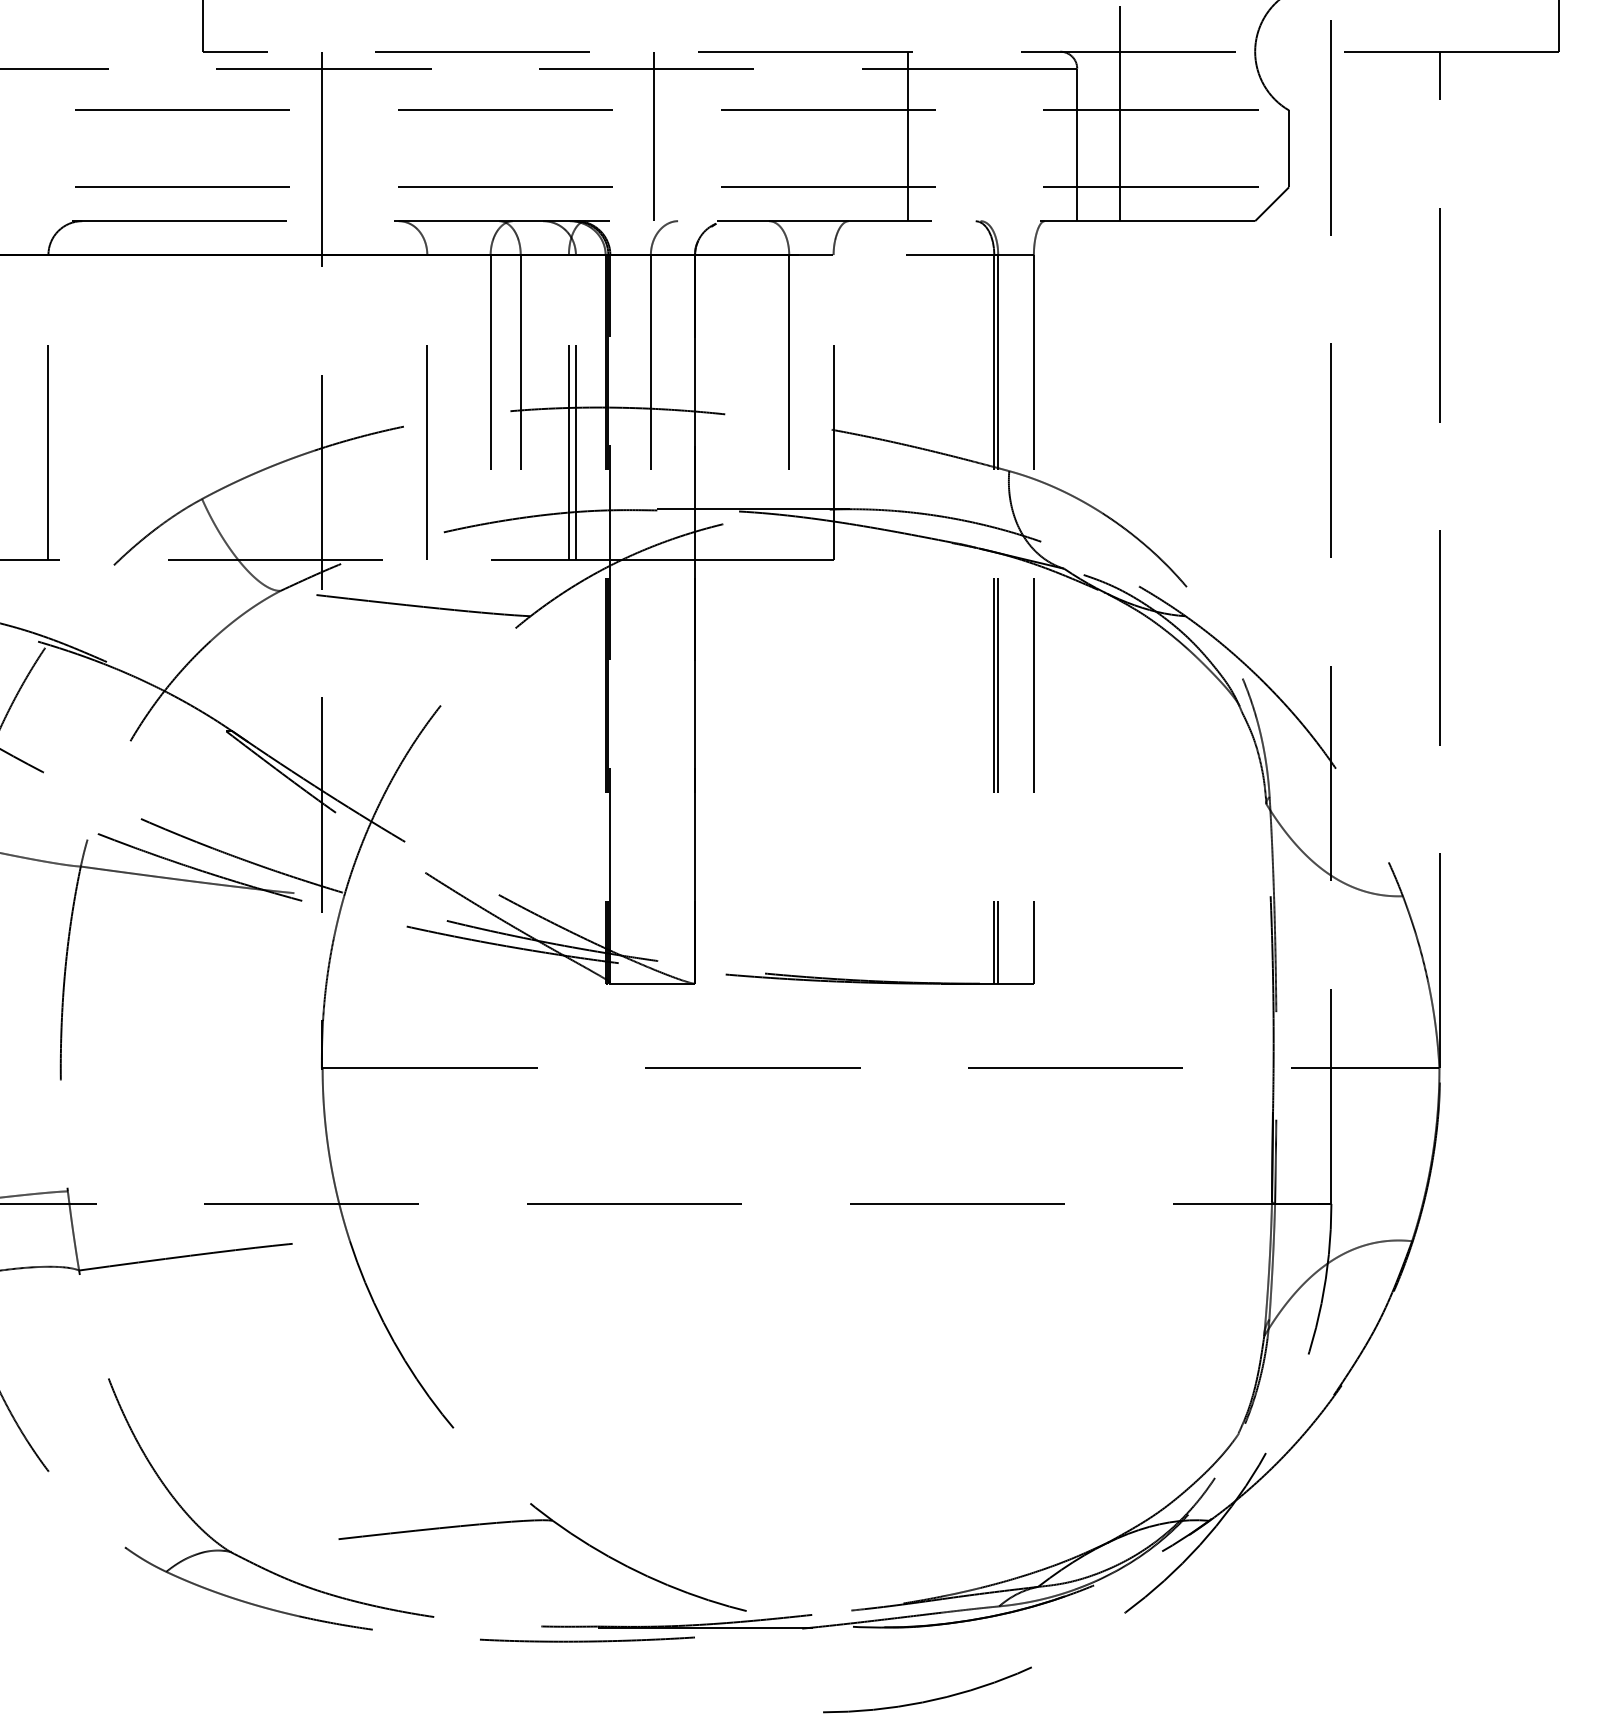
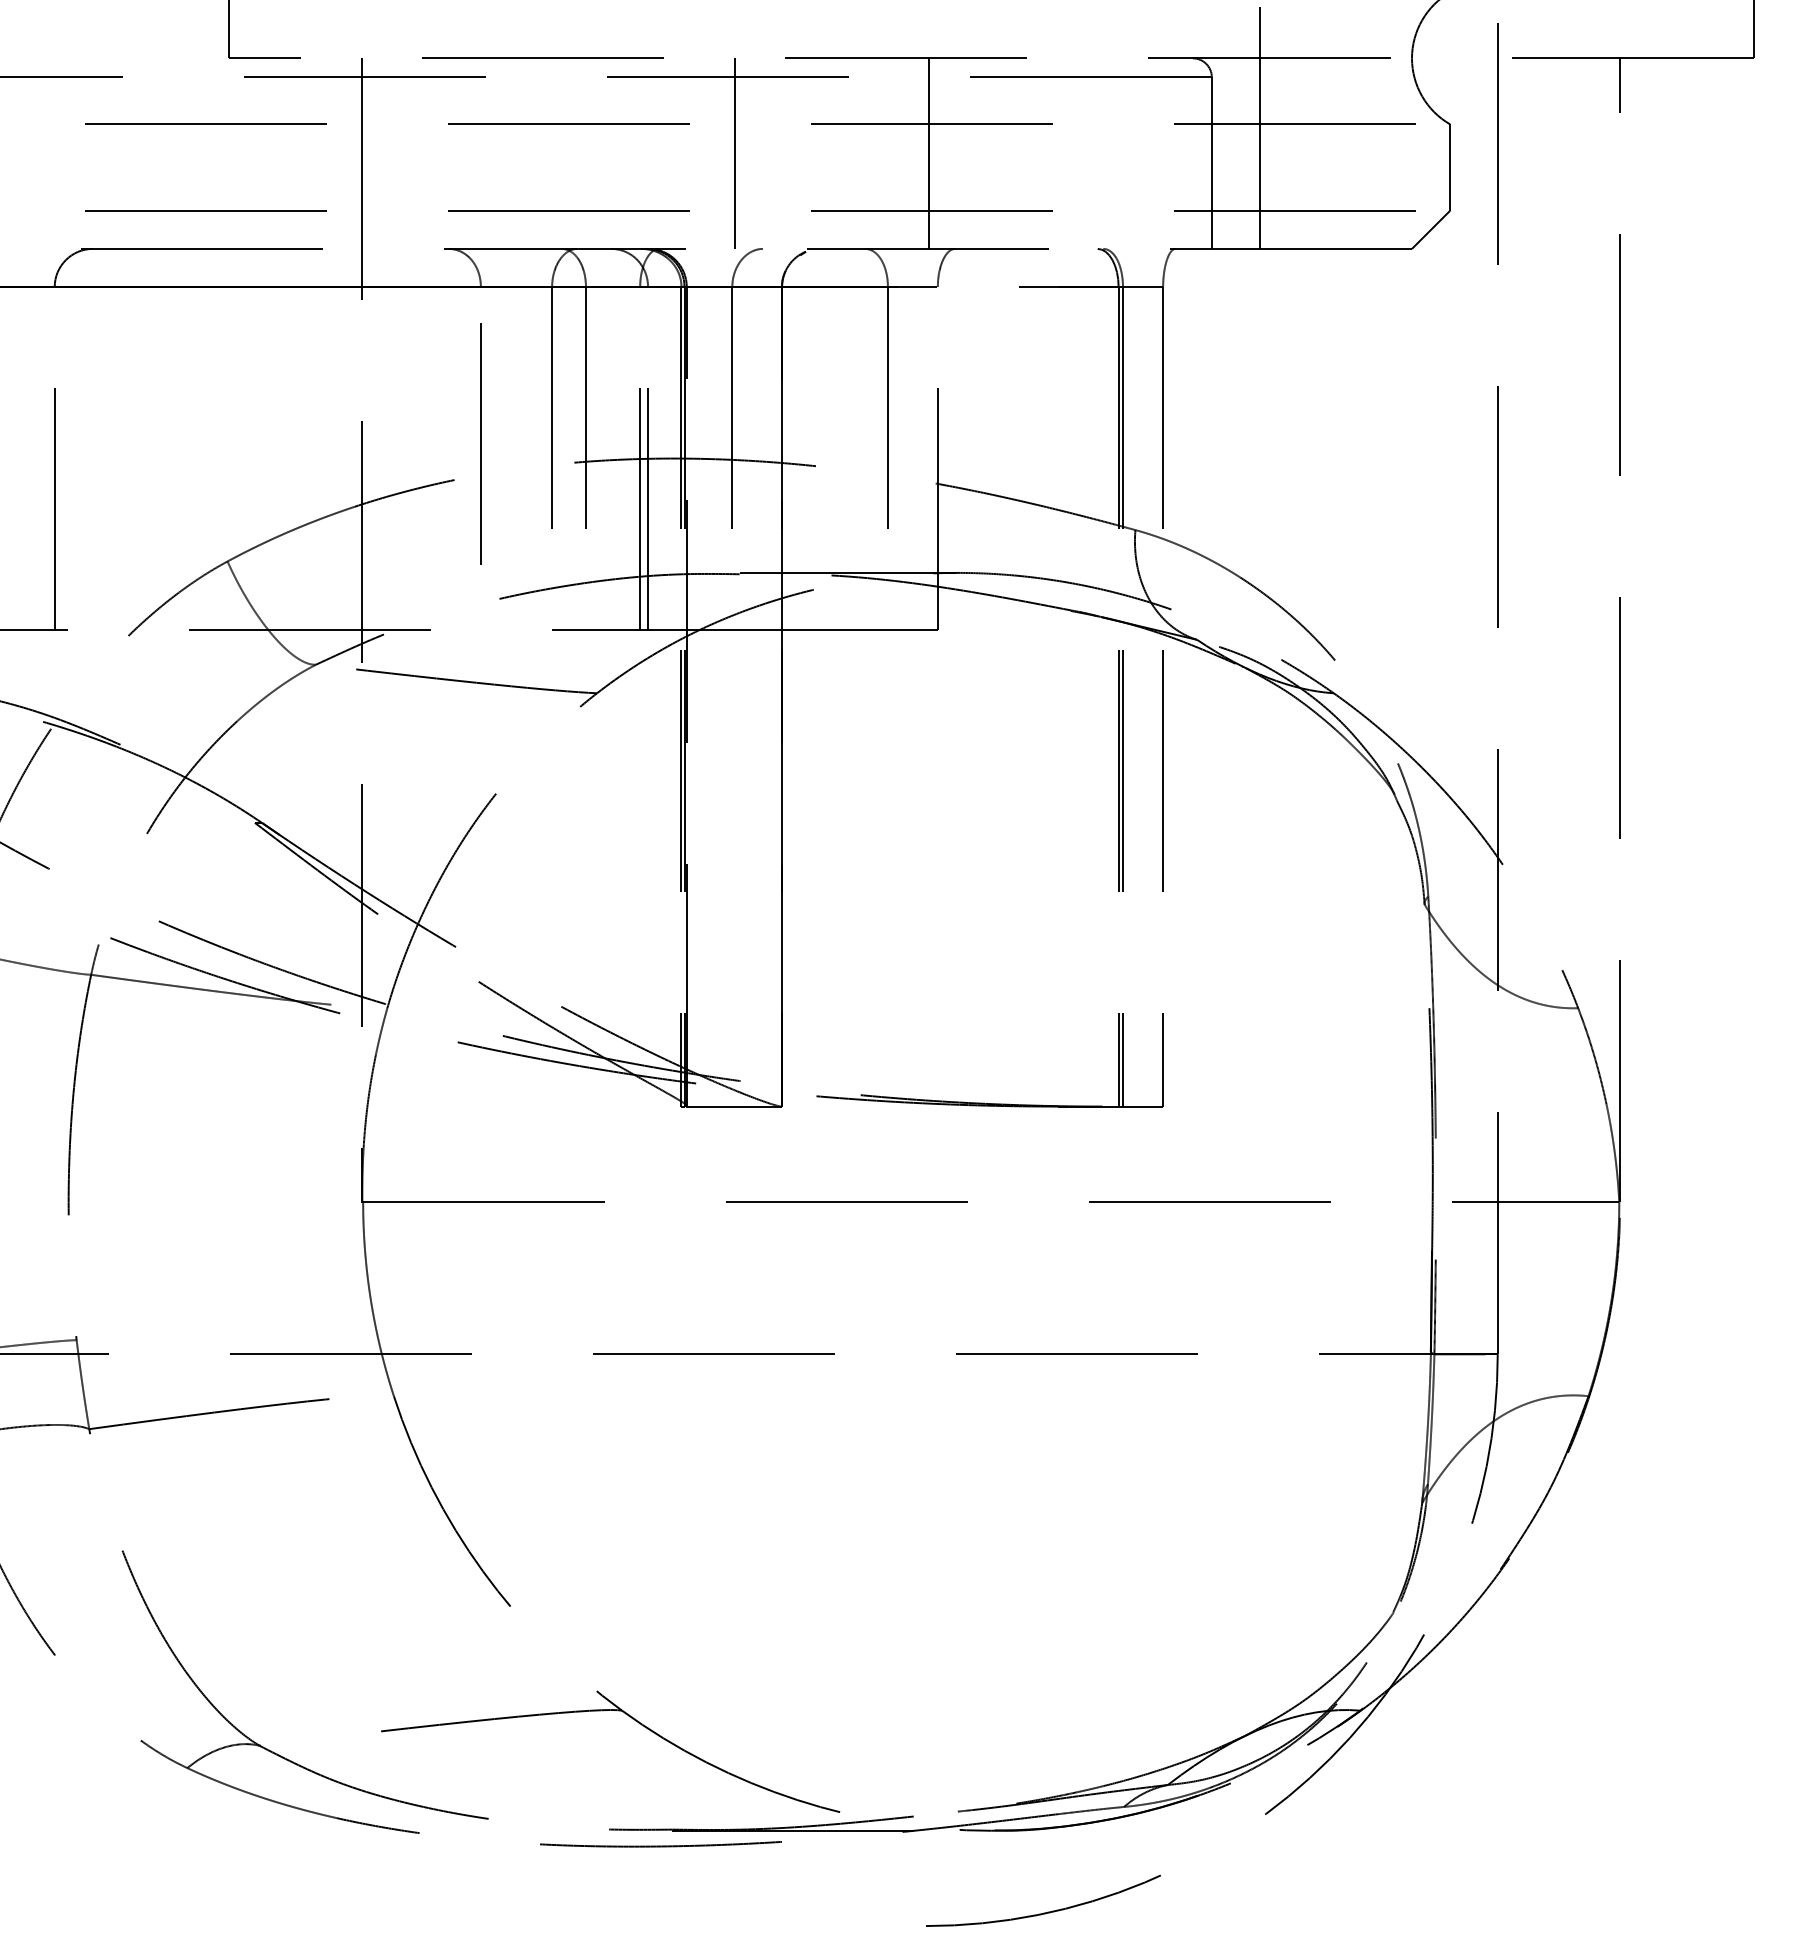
line: (907, 136) -> (929, 153), moved
line: (426, 451) -> (480, 443), moved

